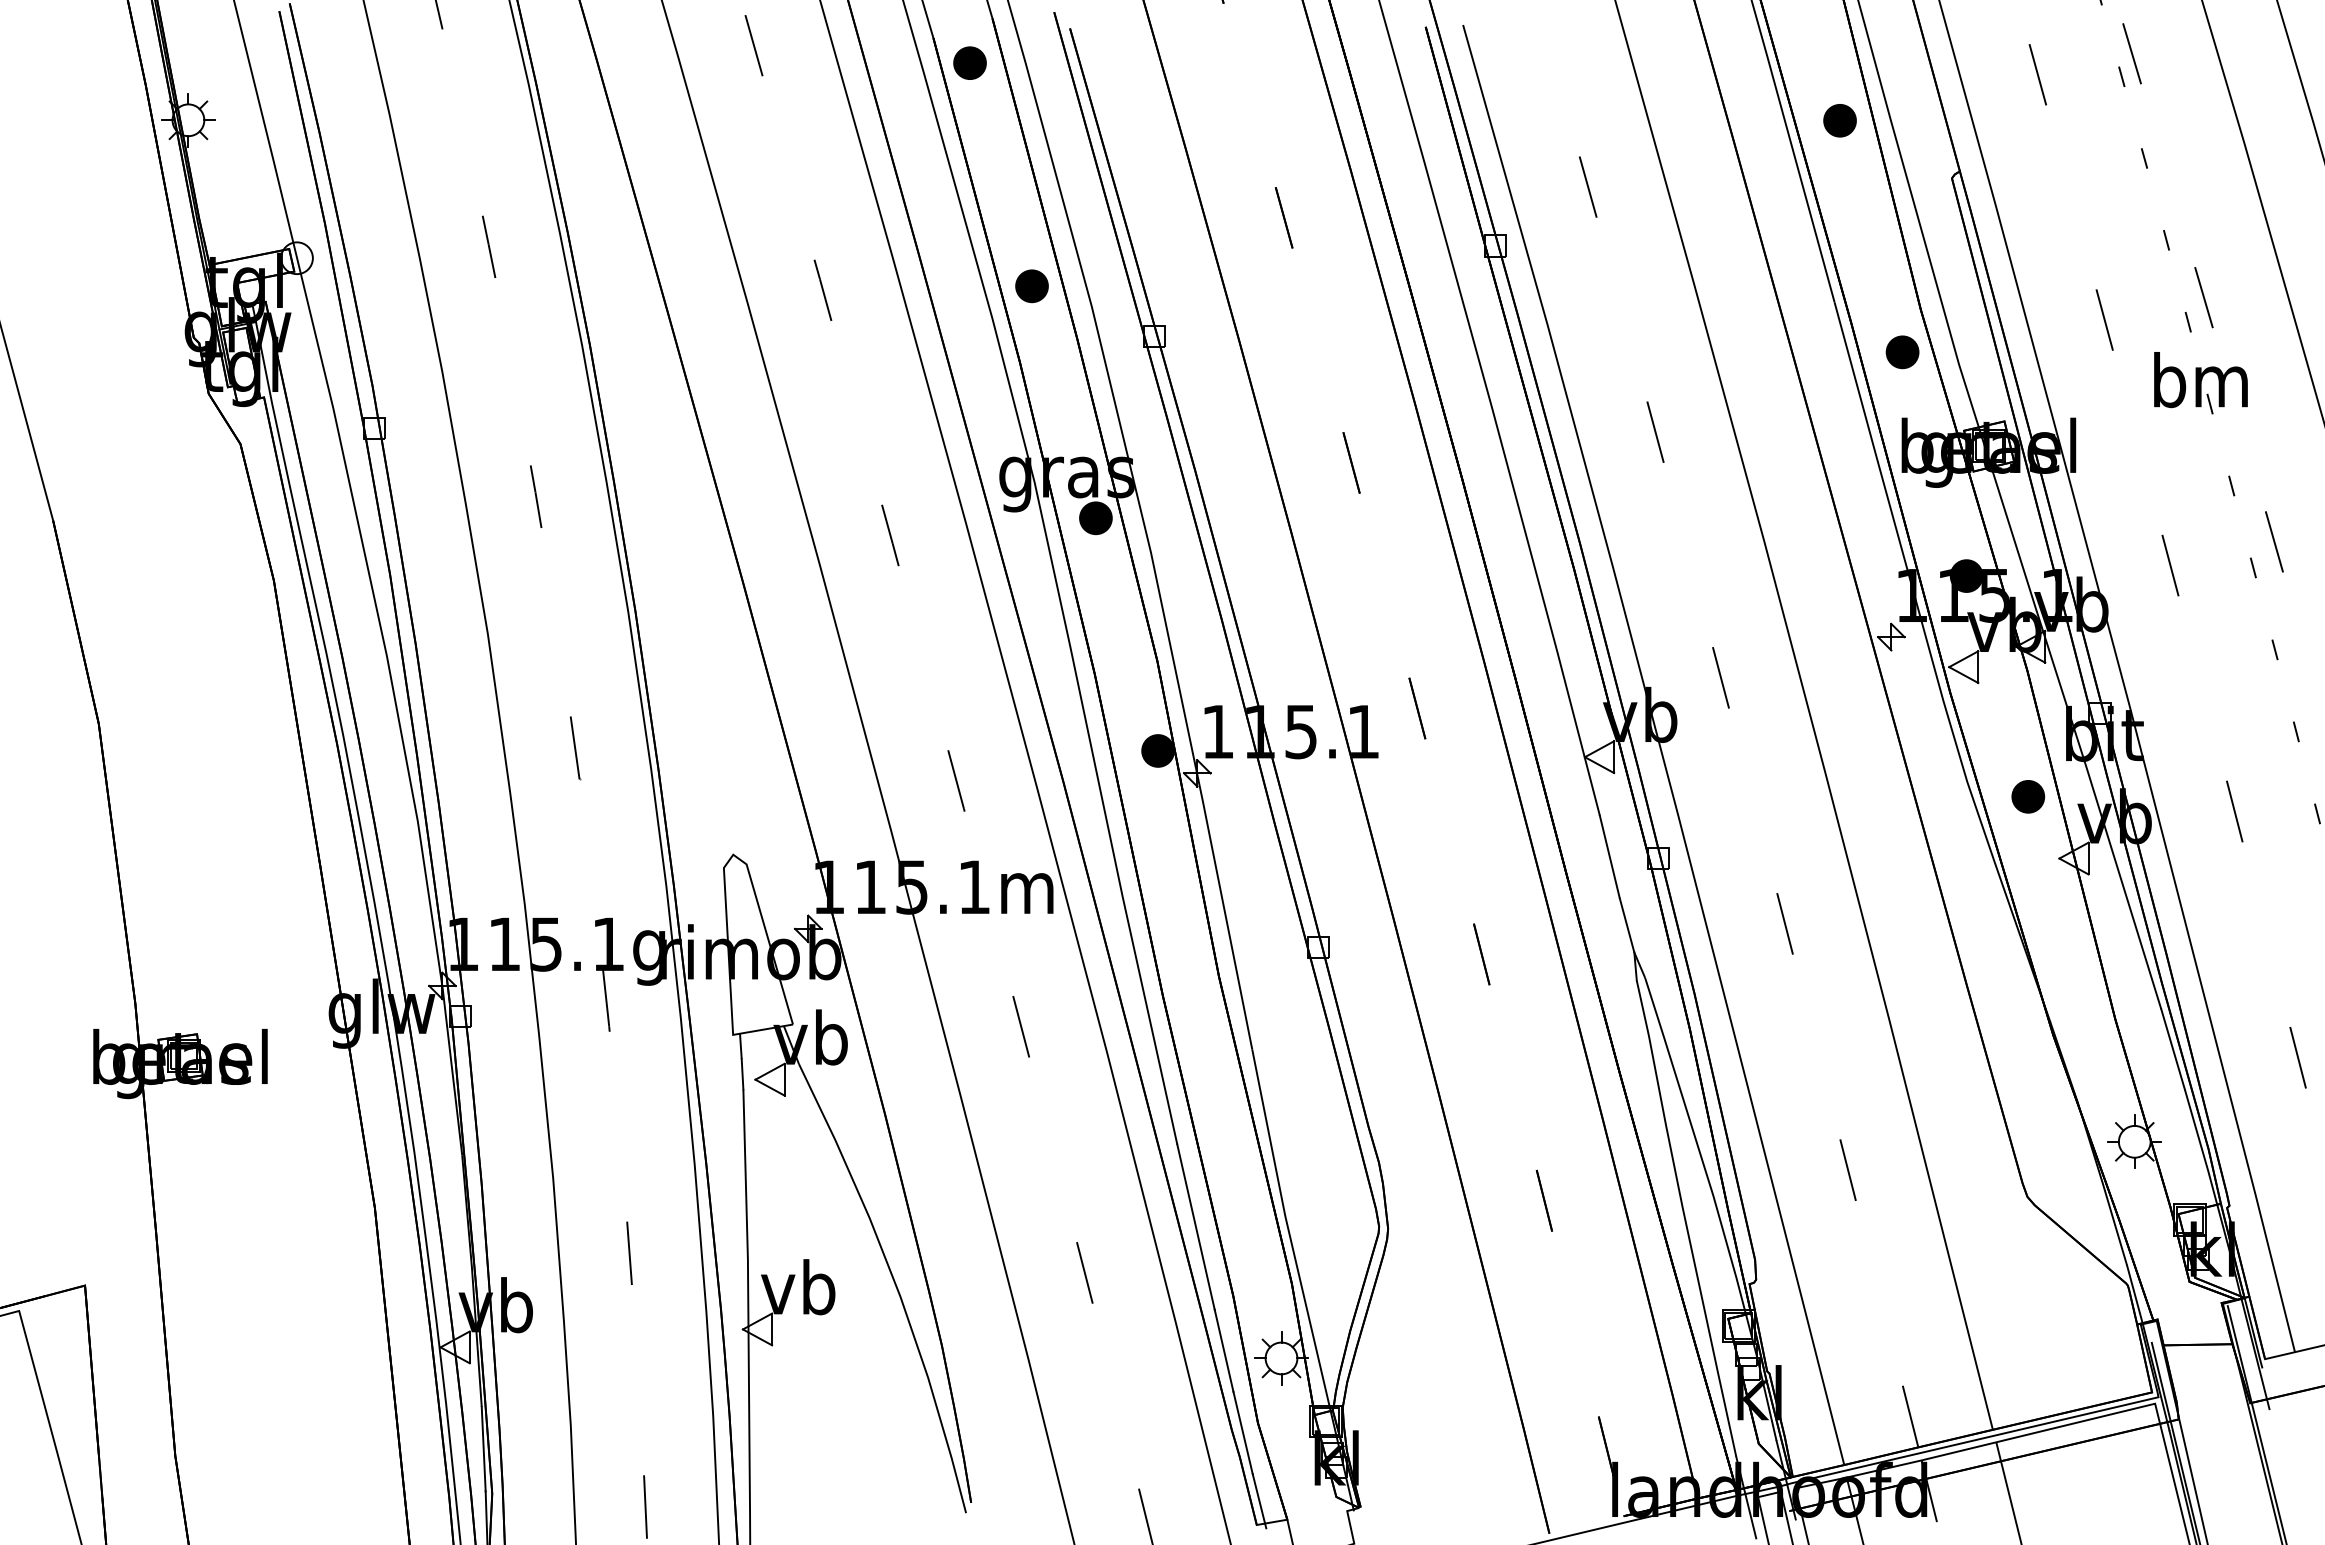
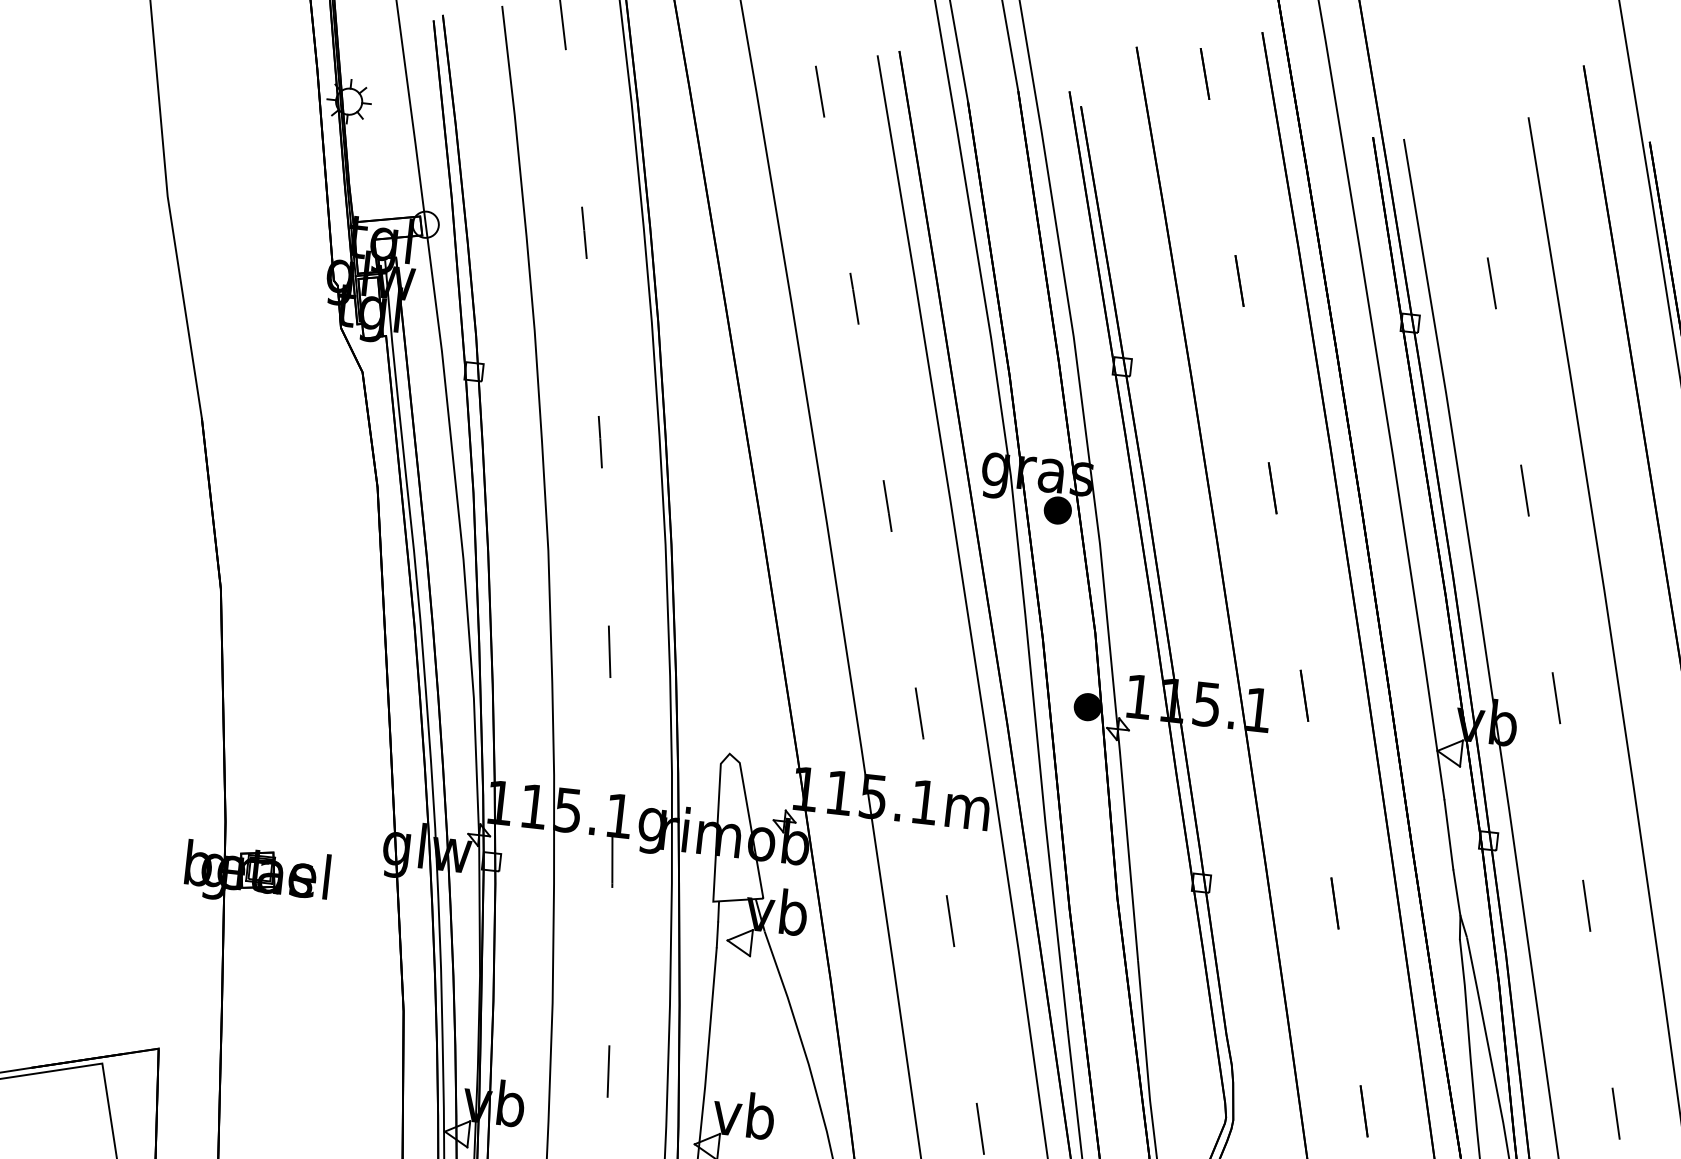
part: (969, 62) -> (995, 125), removed
part: (1031, 286) -> (1025, 314), removed

